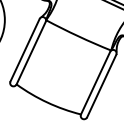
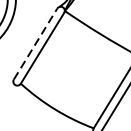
line: (25, 50) -> (36, 44), solid -> dashed

